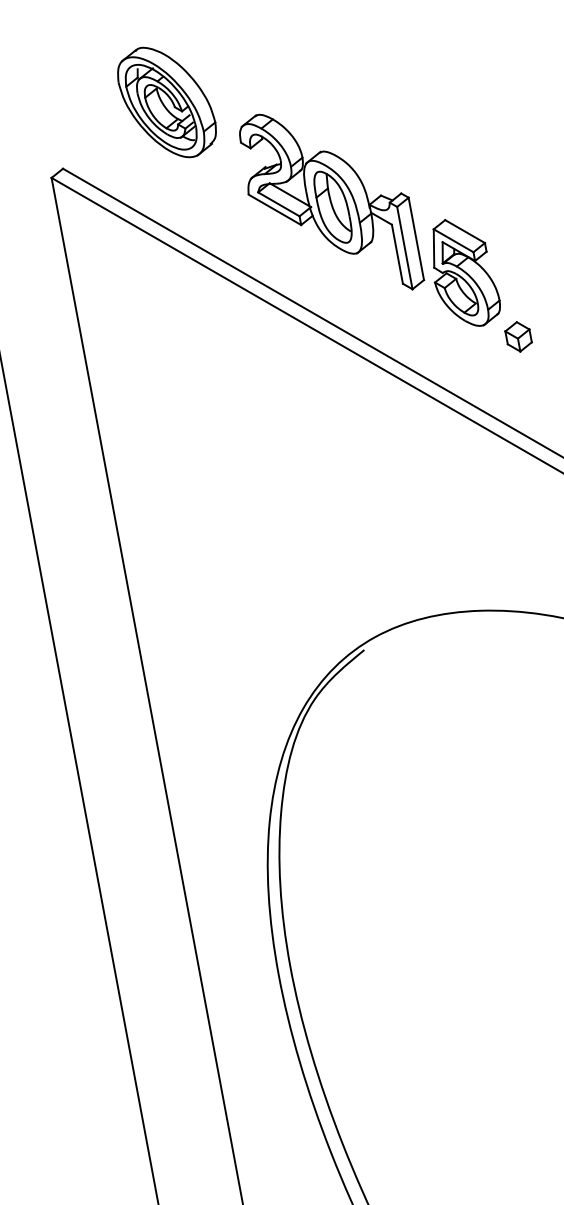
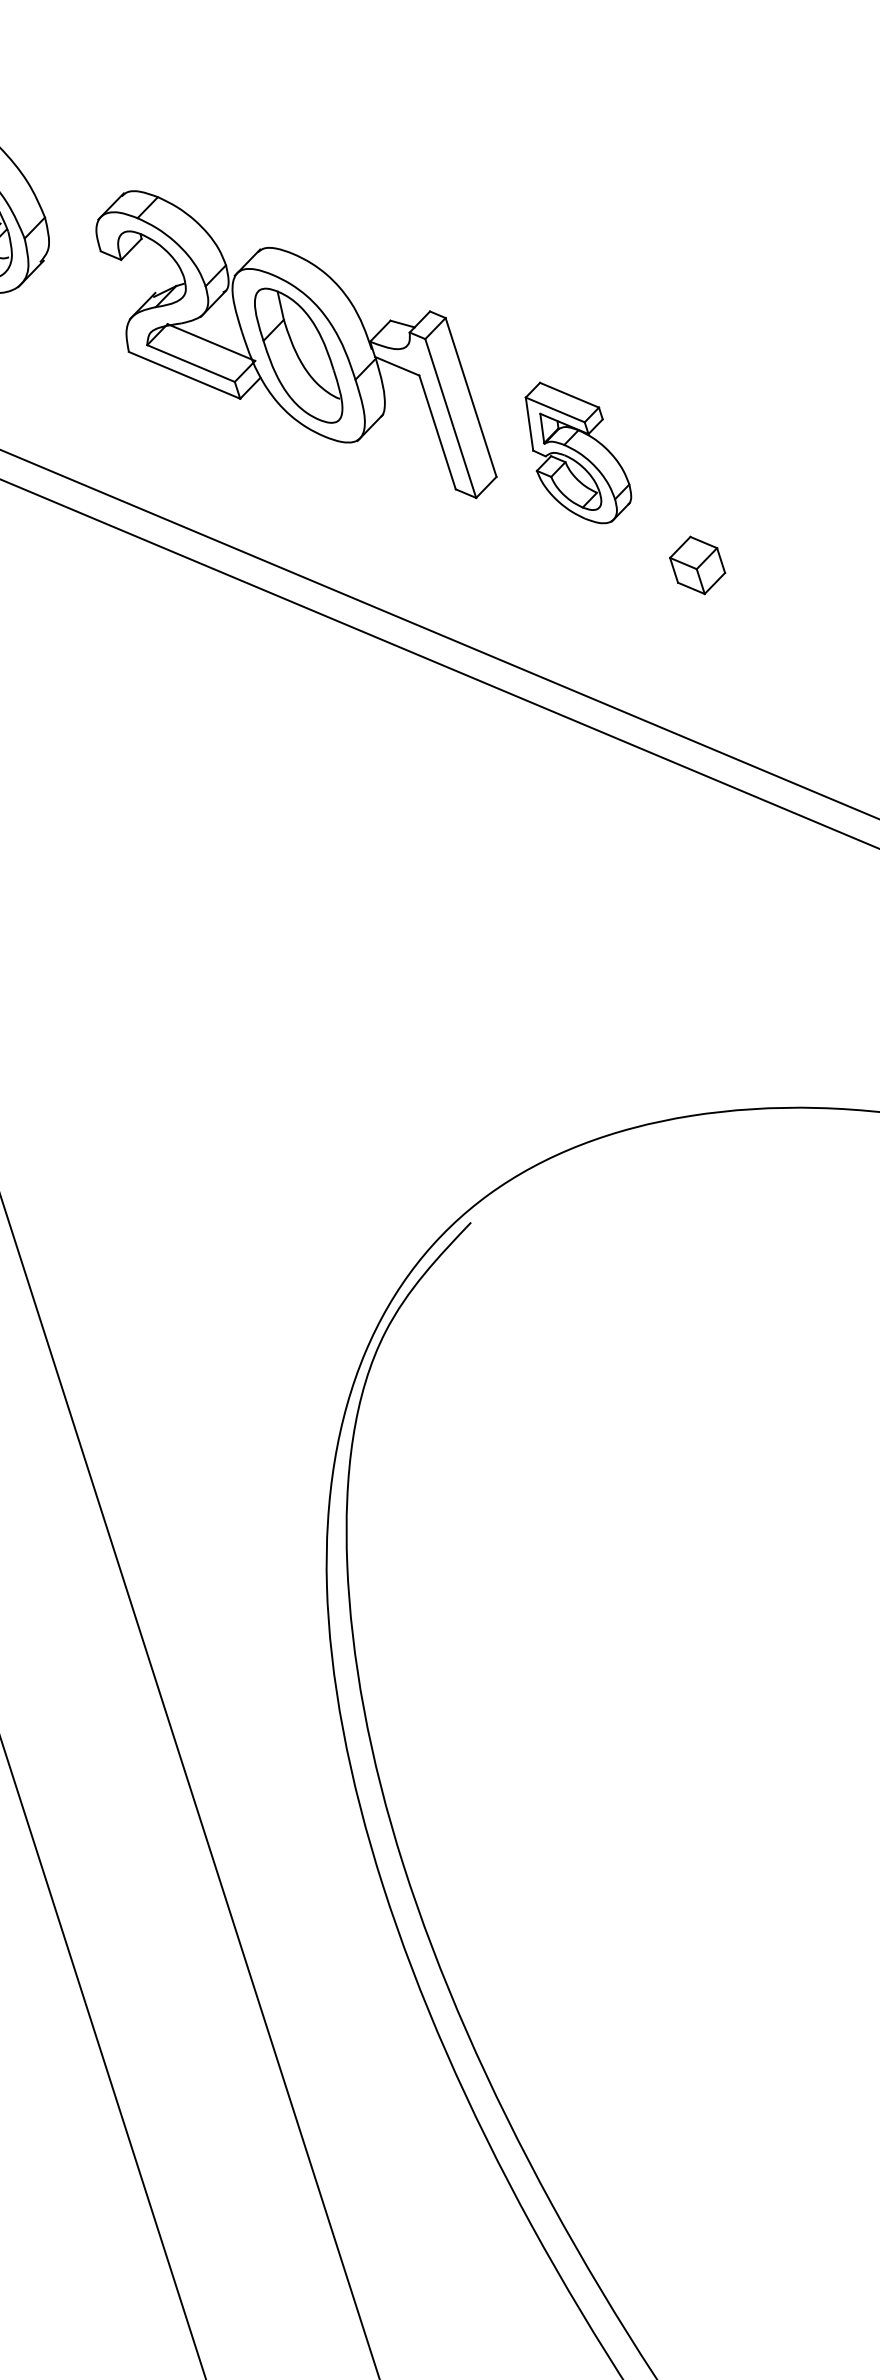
part: (466, 272) -> (578, 451), size x0.7

